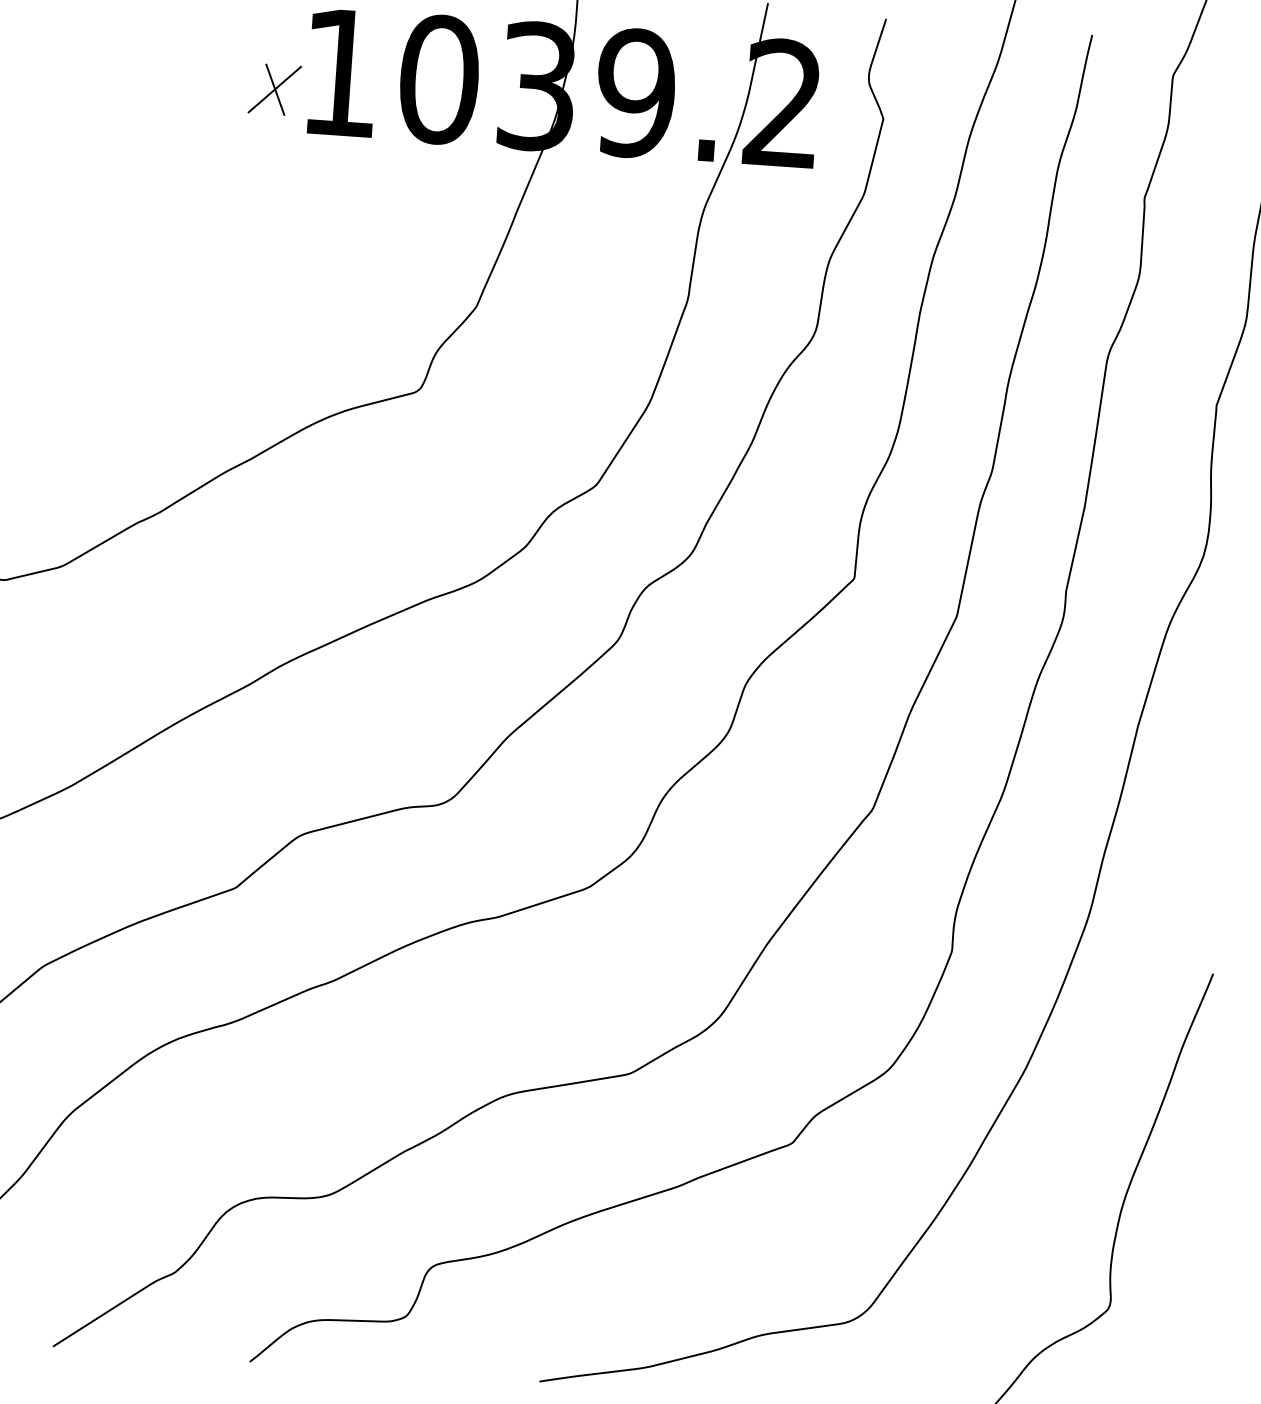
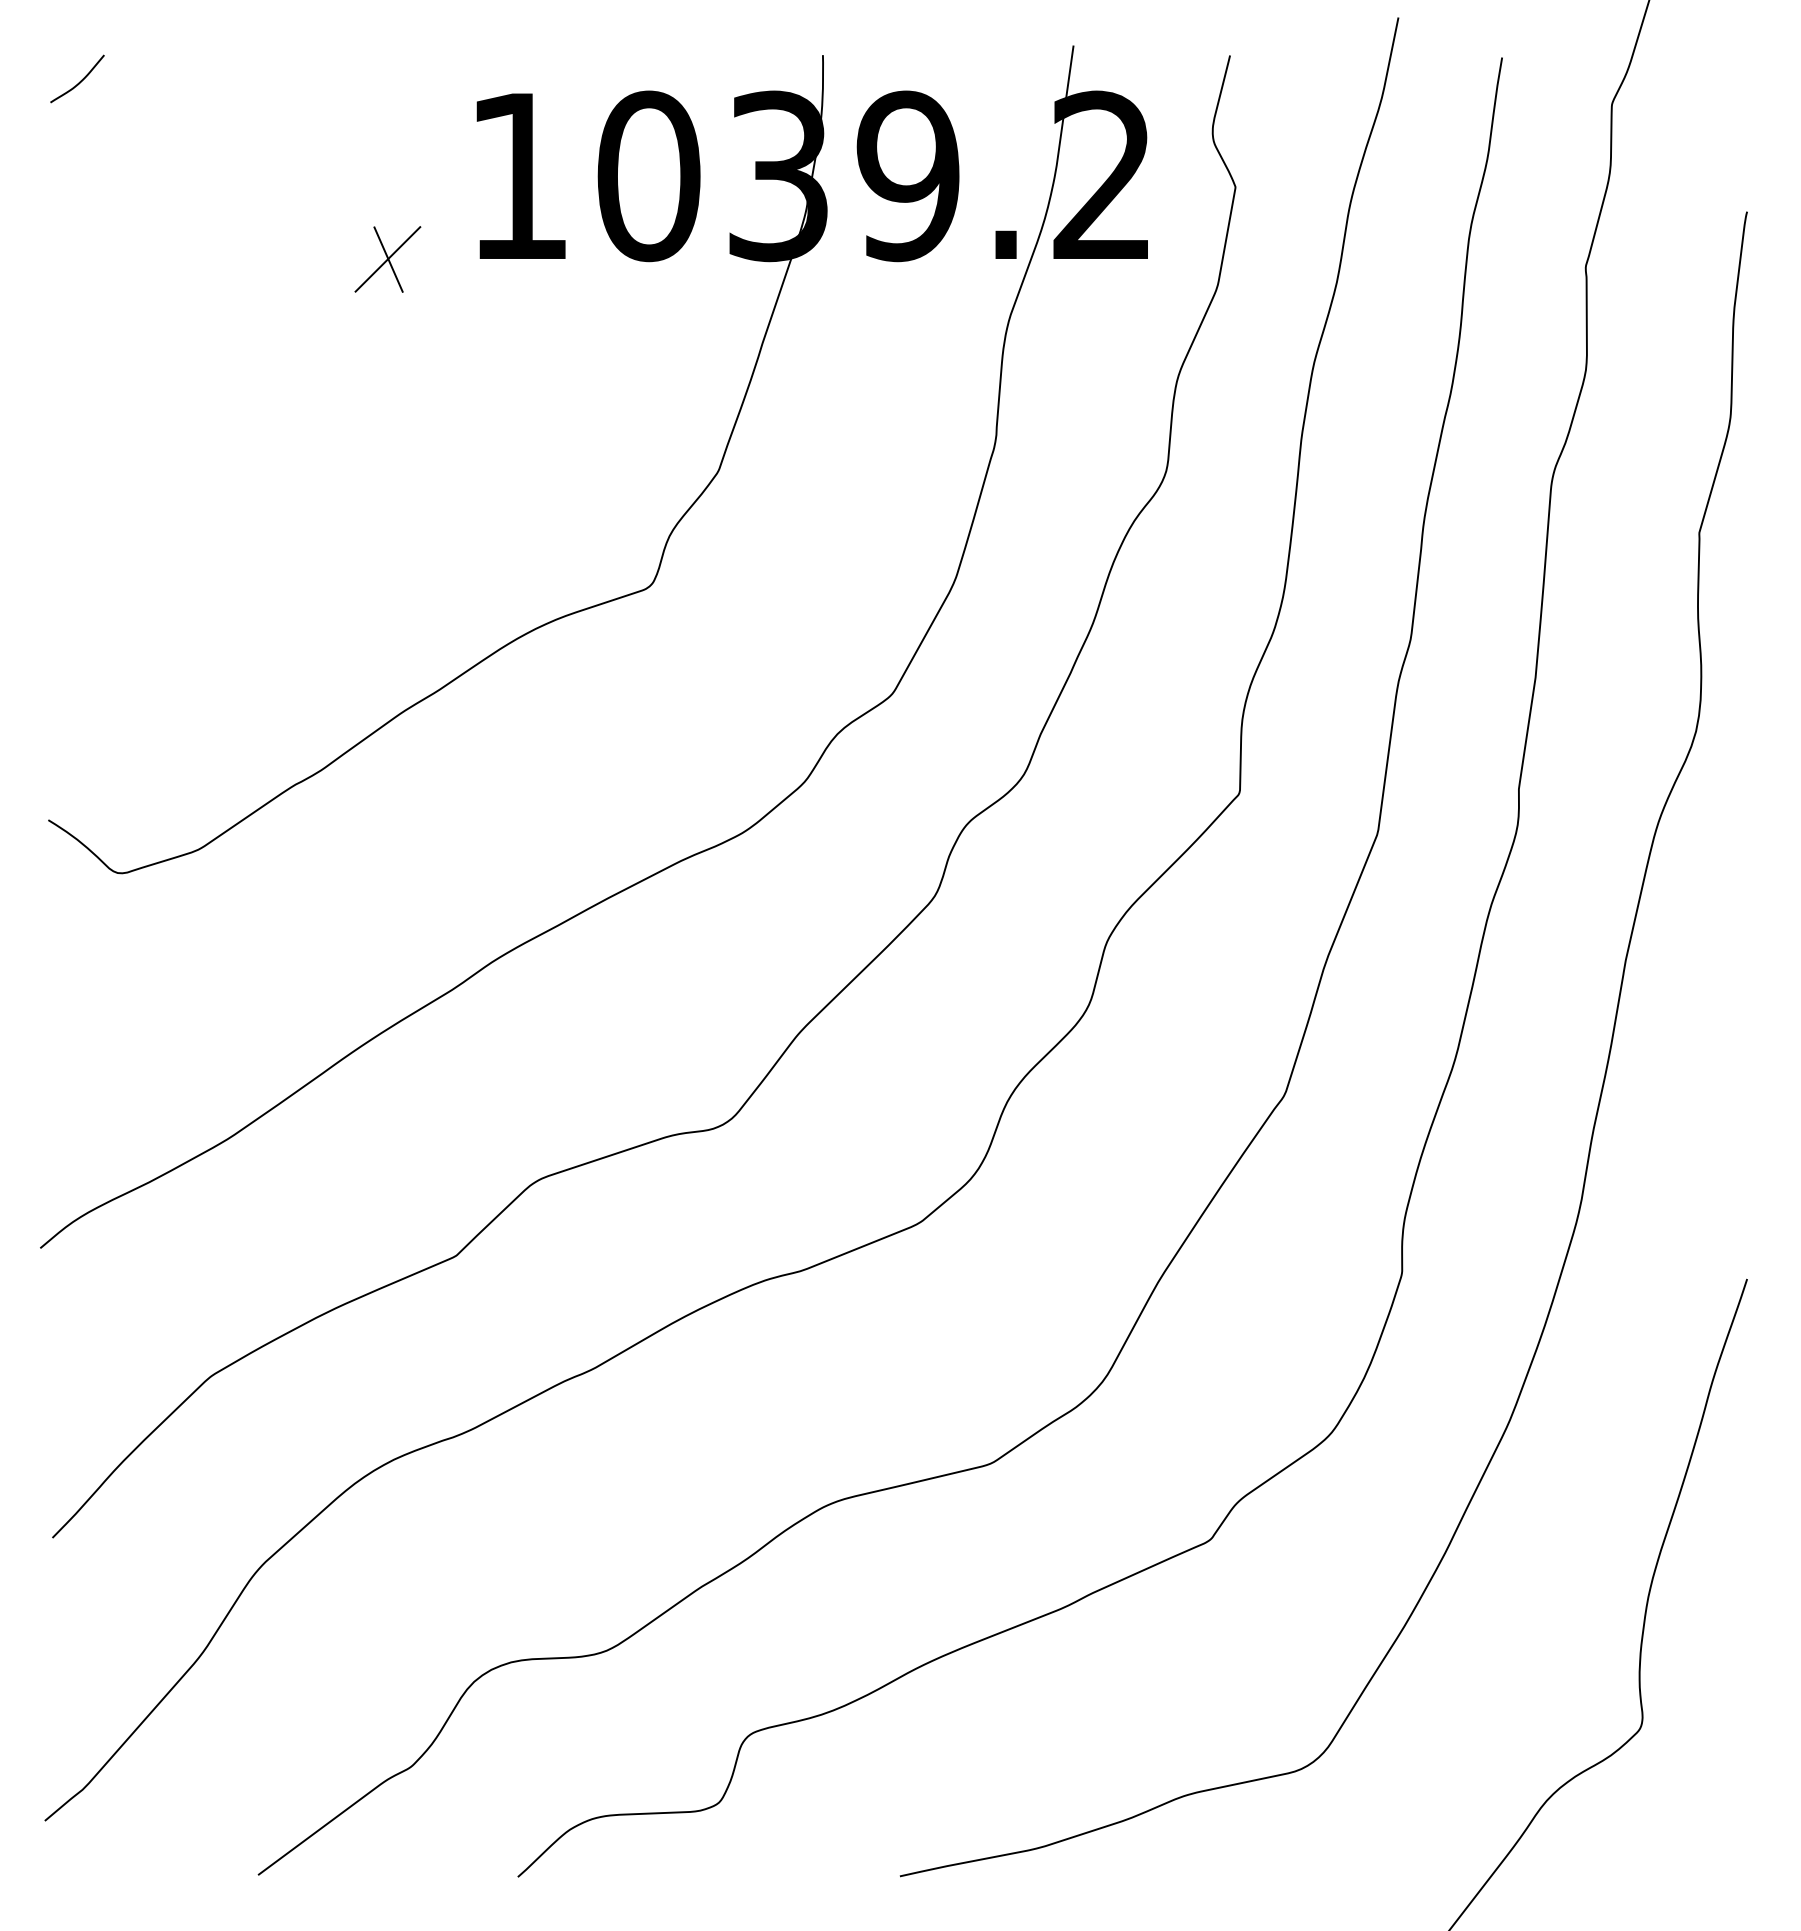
part: (274, 89) -> (387, 259), moved

